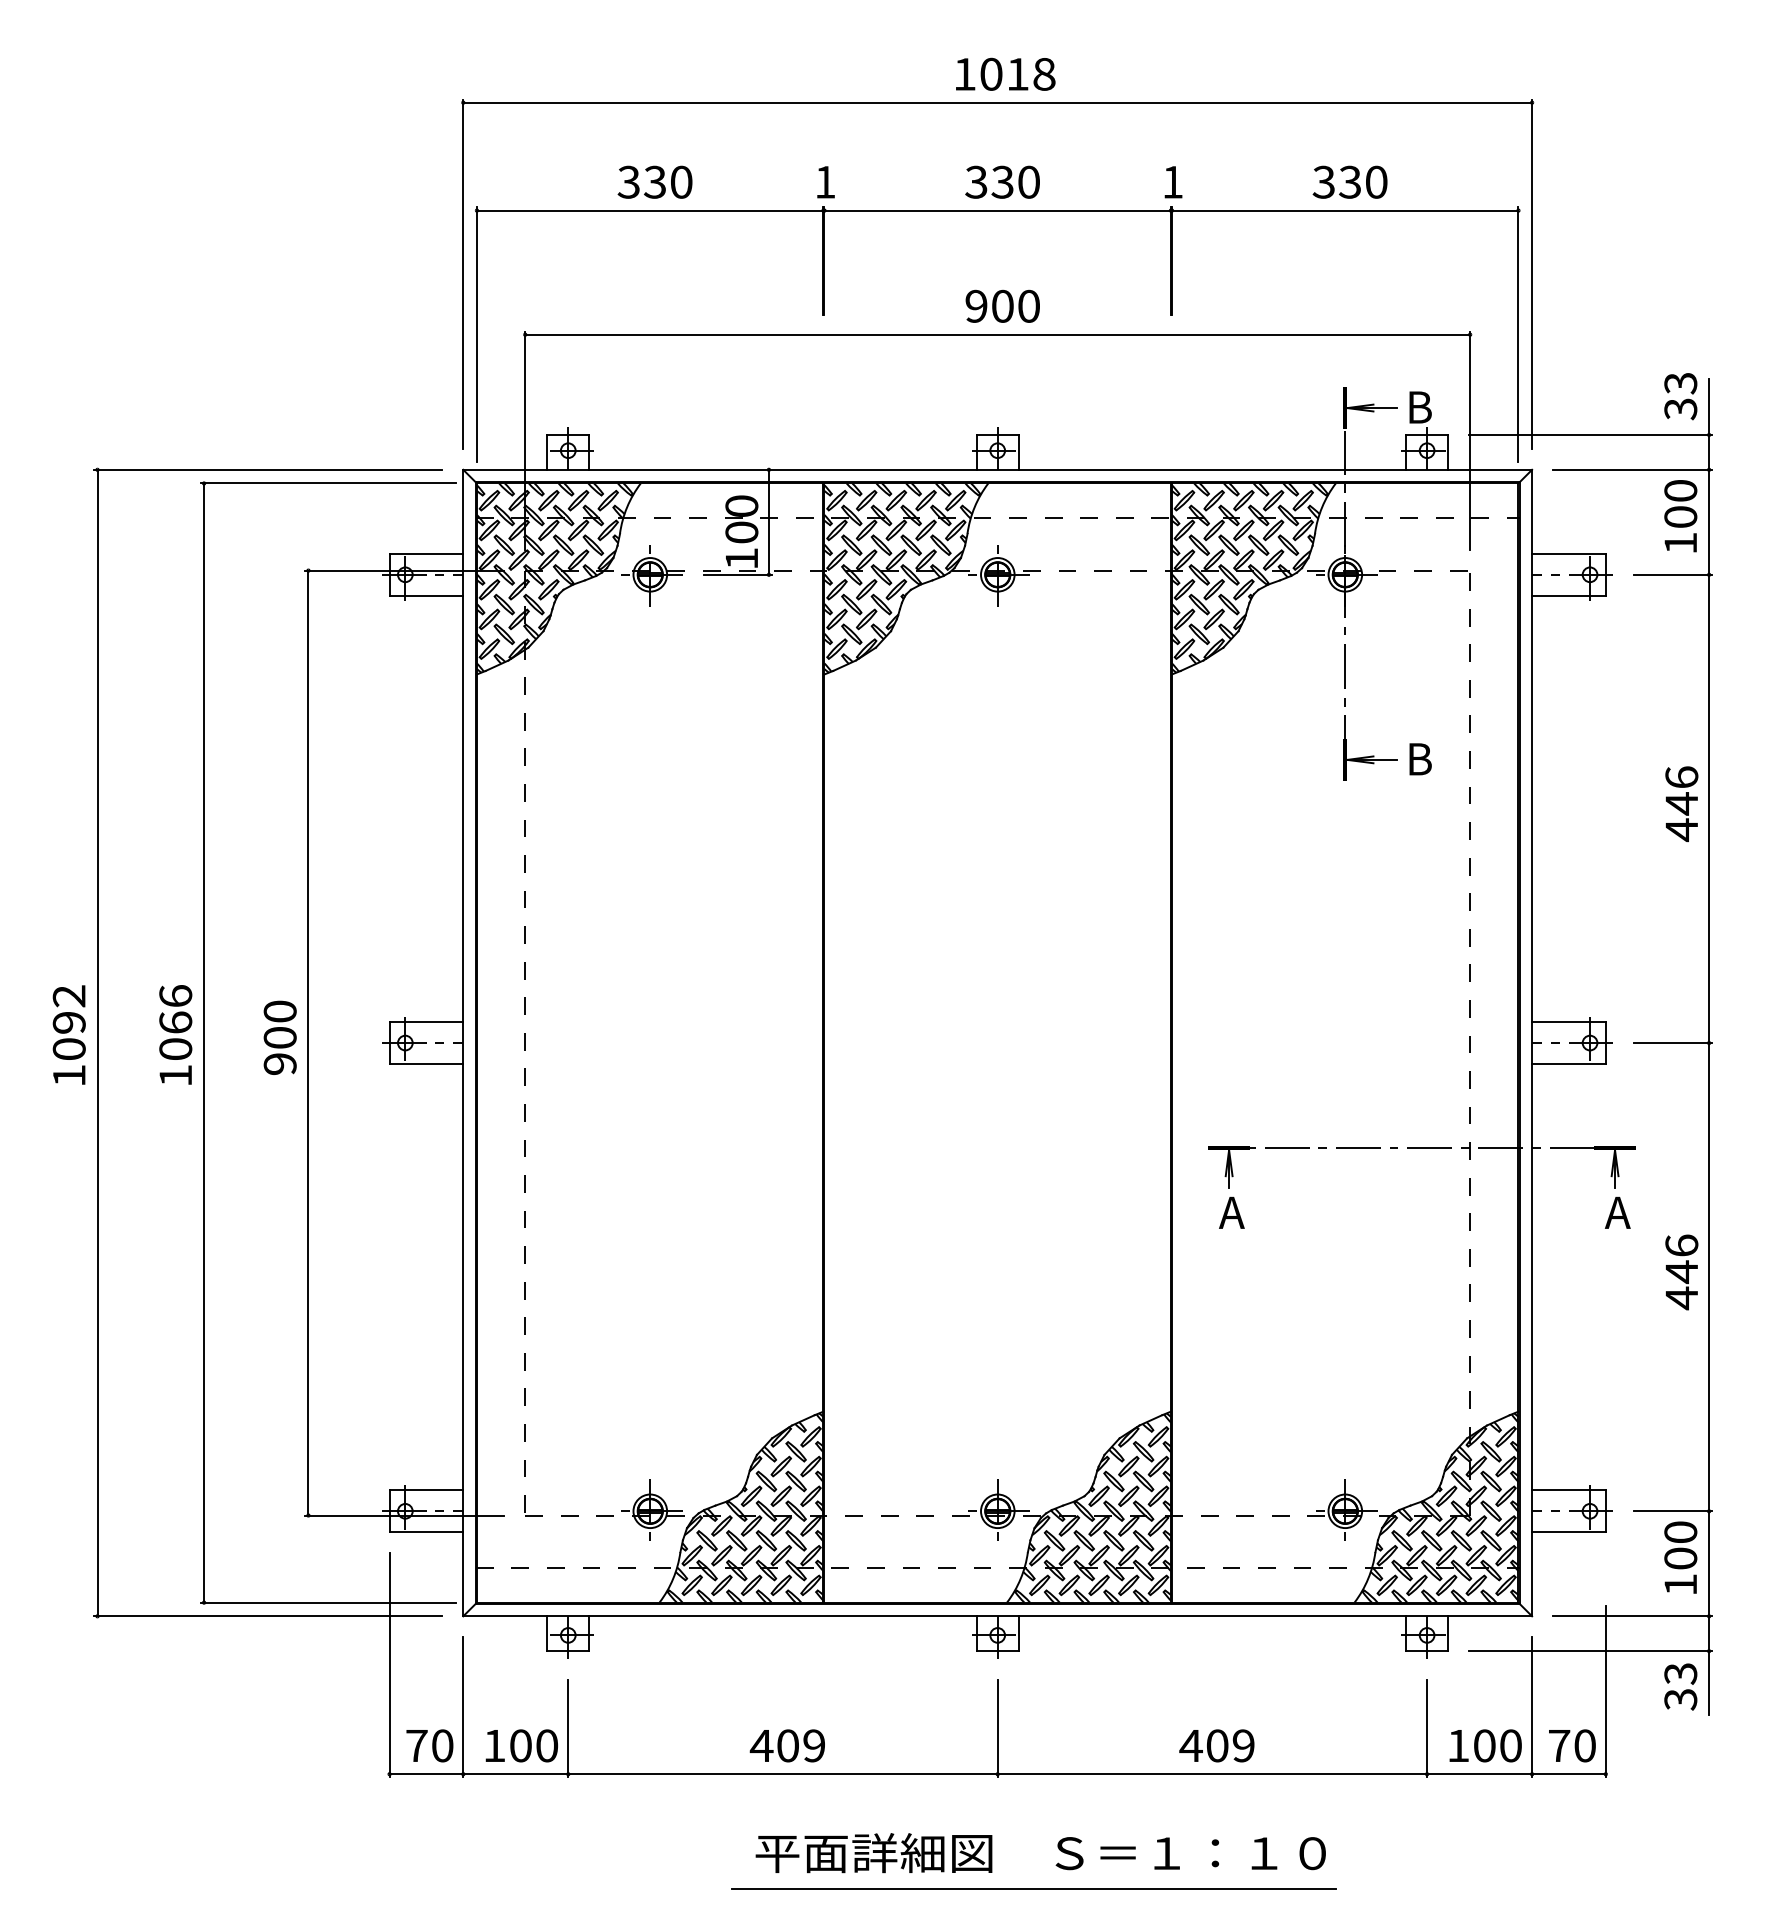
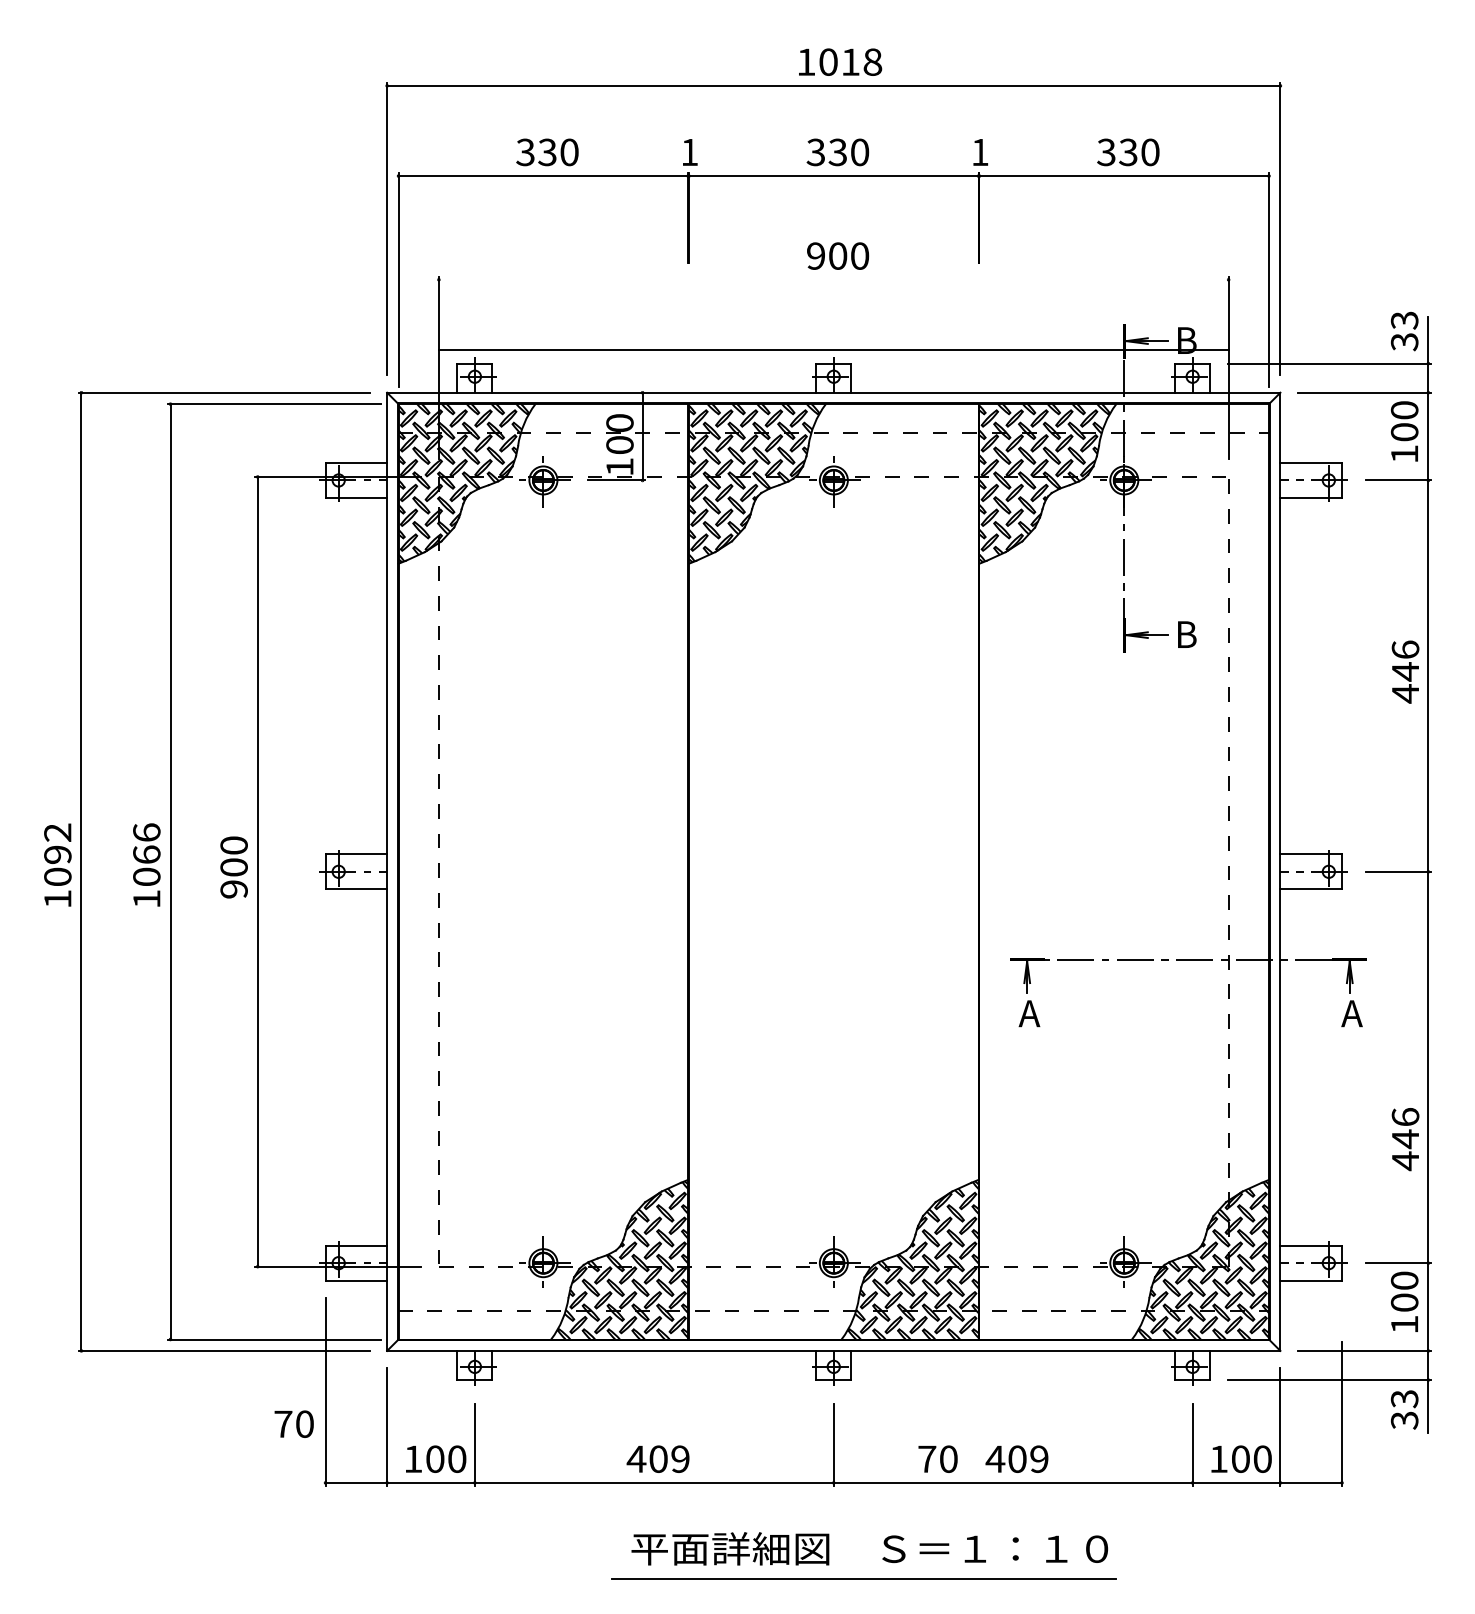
line: (997, 334) -> (833, 349), moved
text: (1681, 1272) -> (1405, 1139), moved
text: (429, 1745) -> (293, 1423), moved
text: (1571, 1745) -> (937, 1458), moved

